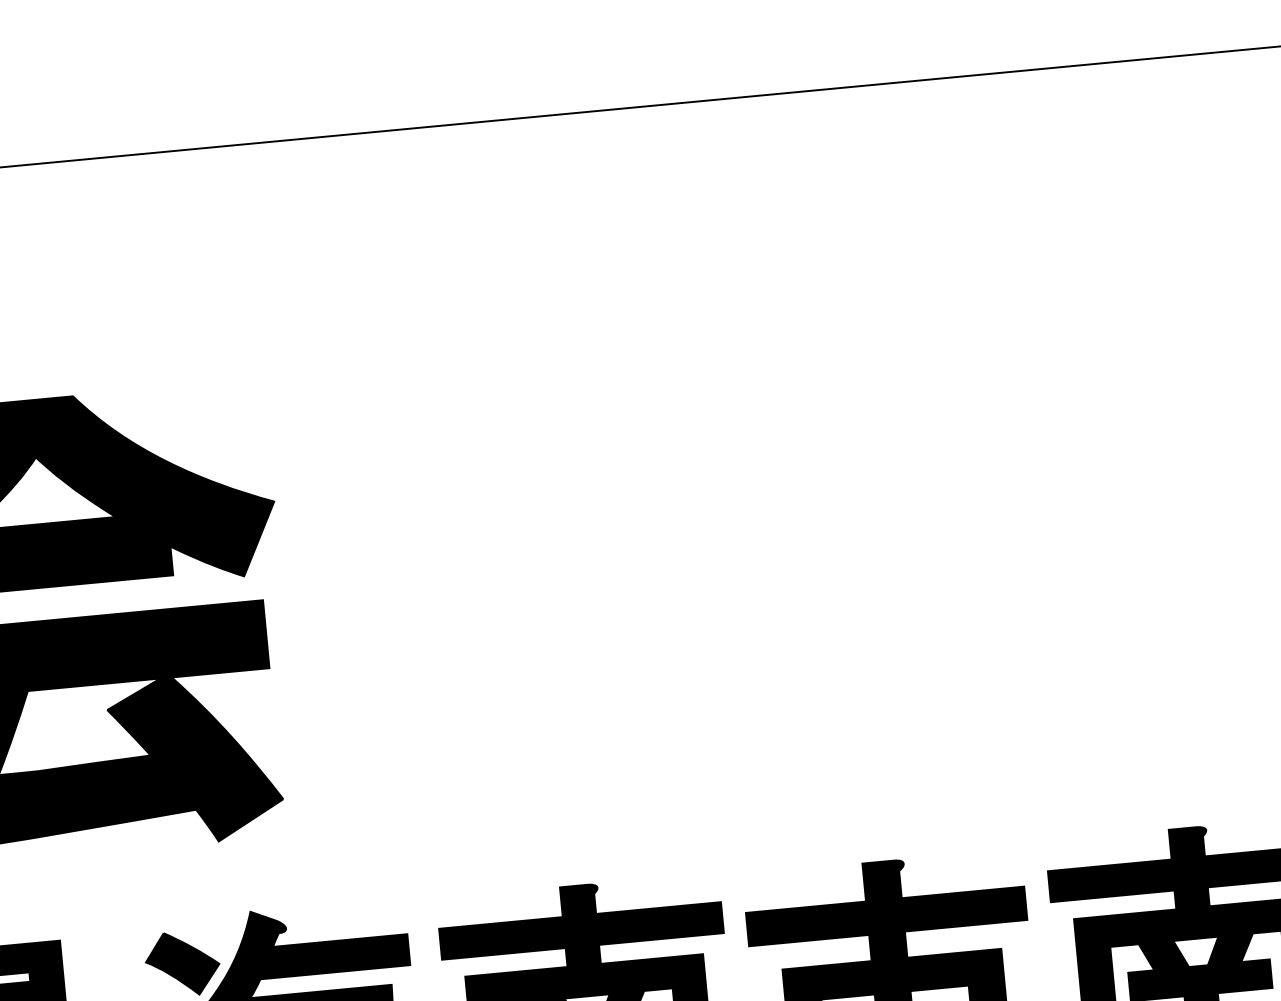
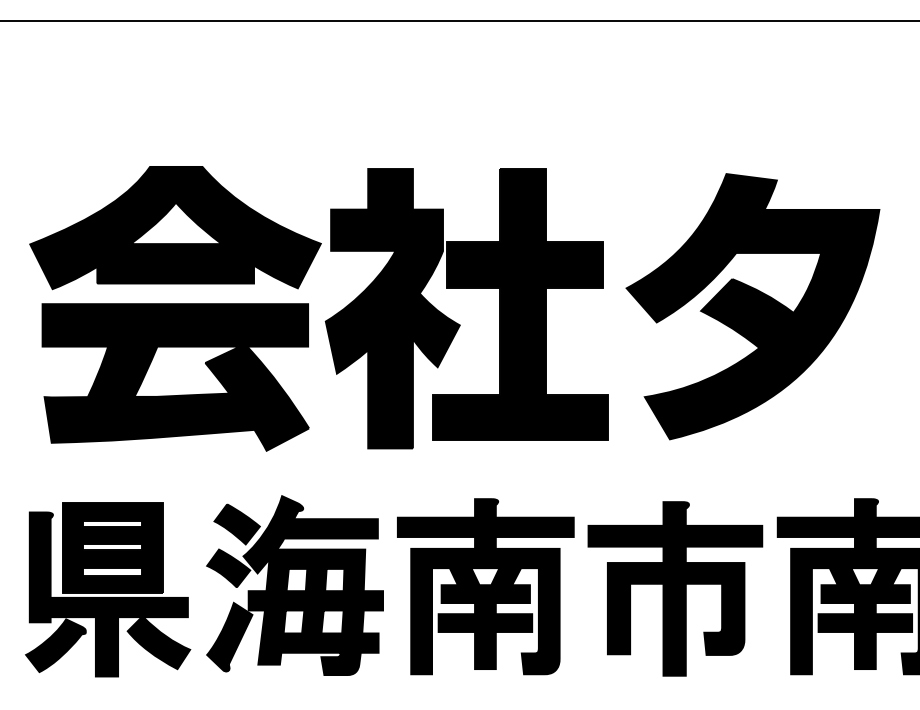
part: (975, 536) -> (752, 306), added
part: (506, 608) -> (458, 323), added

